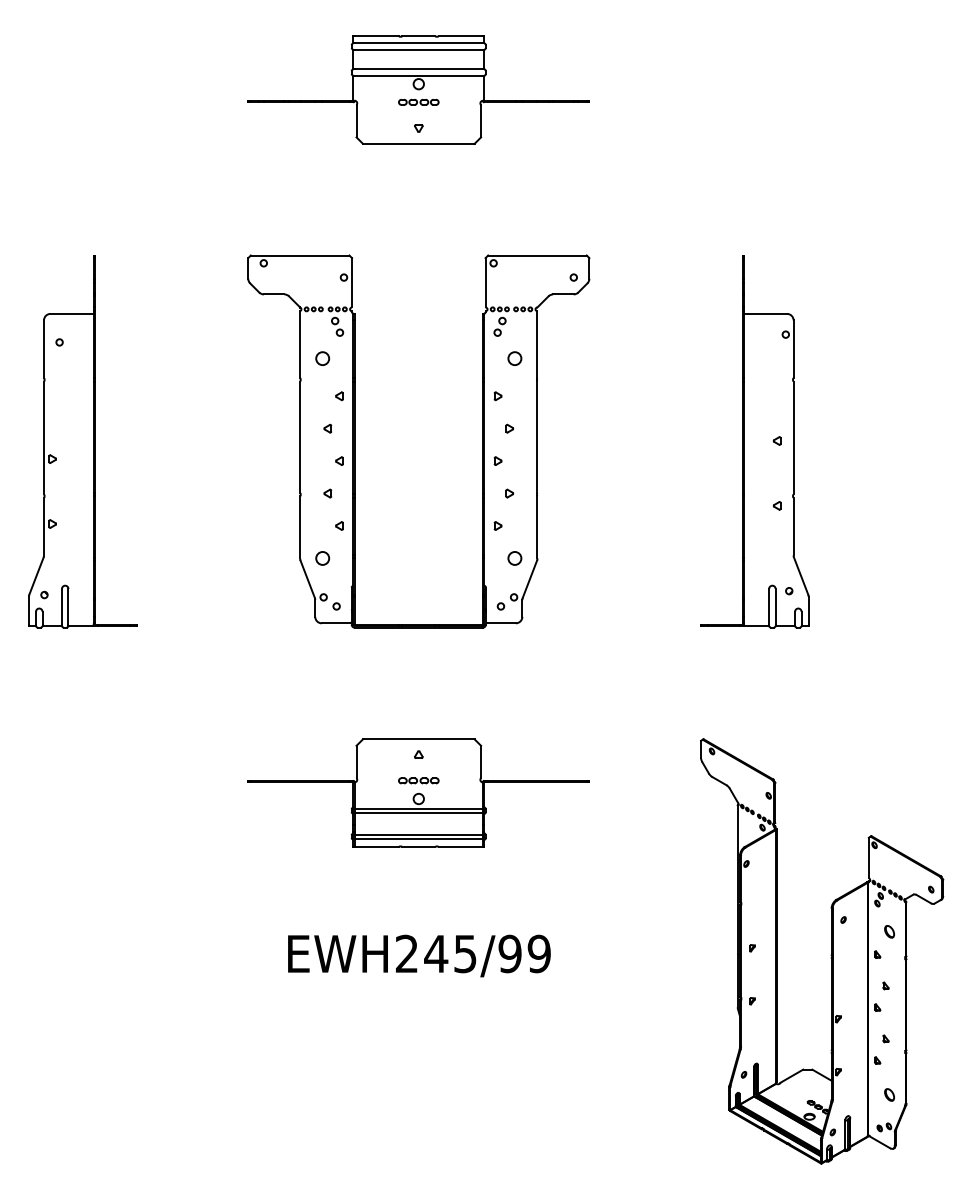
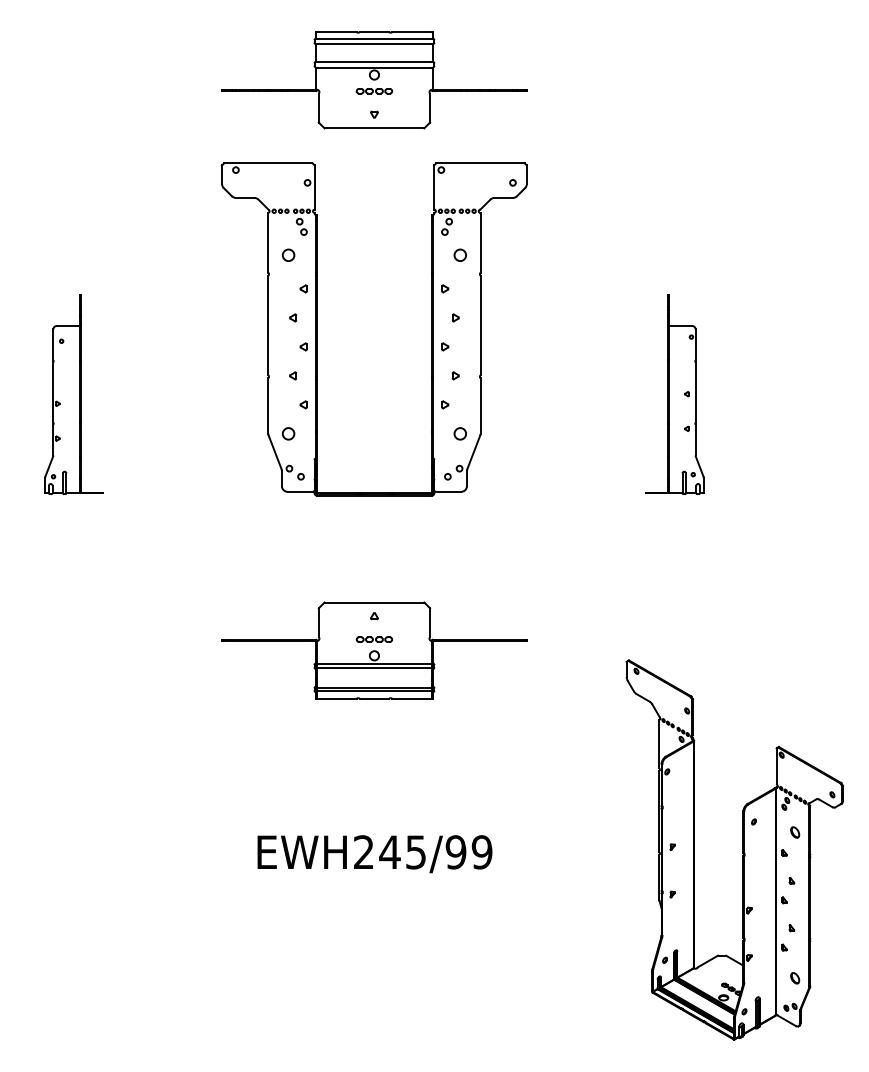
part: (82, 441) -> (73, 394), size x0.6
part: (355, 441) -> (317, 329), moved
part: (754, 441) -> (674, 394), size x0.6
part: (418, 793) -> (374, 650), moved

